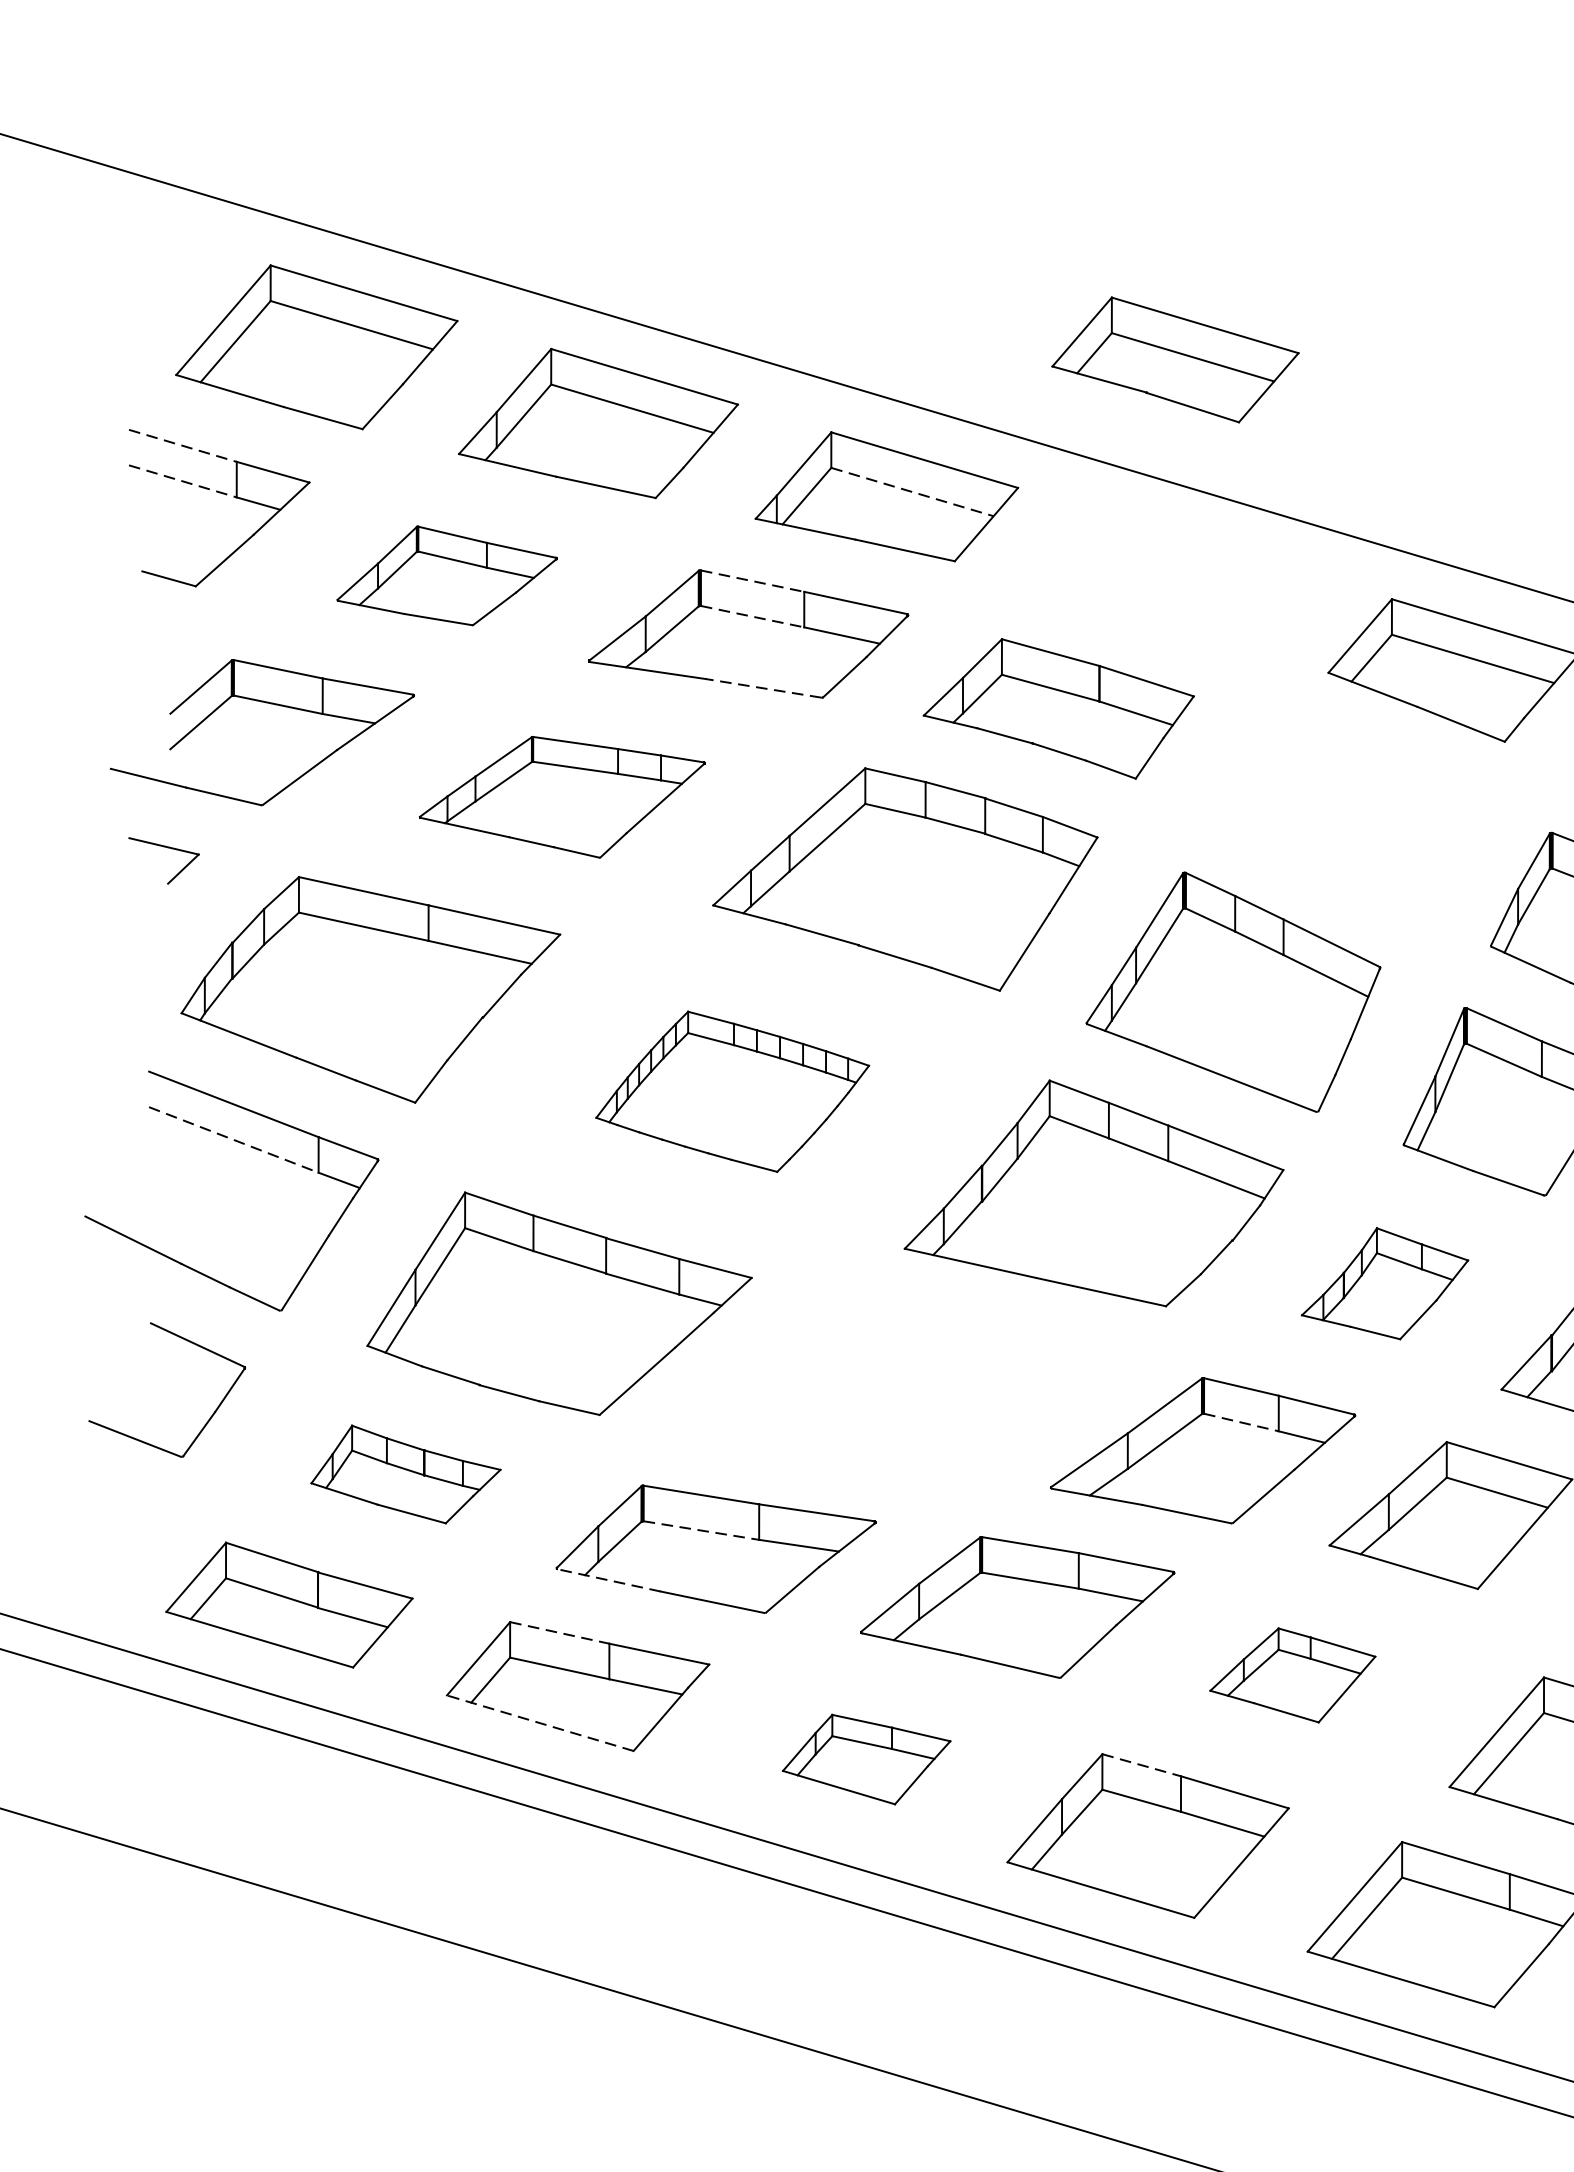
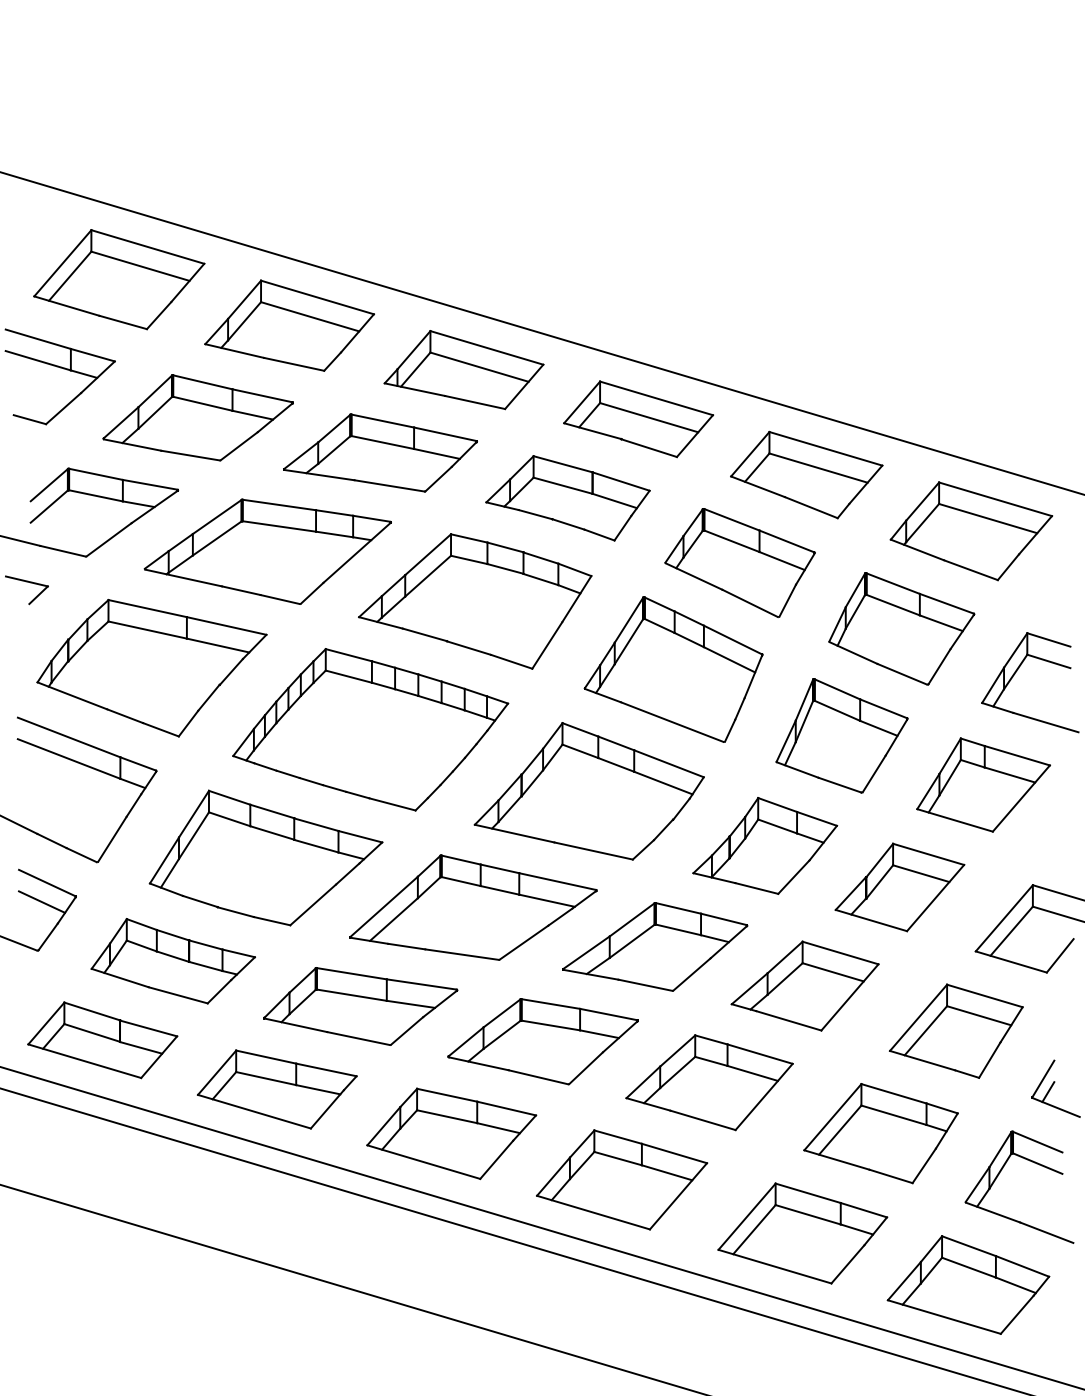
part: (1175, 360) -> (638, 419), moved
line: (183, 446) -> (38, 339), dashed -> solid
line: (183, 480) -> (38, 360), dashed -> solid
line: (914, 492) -> (480, 367), dashed -> solid
part: (446, 575) -> (197, 417), size x1.43
line: (752, 581) -> (382, 421), dashed -> solid
line: (752, 616) -> (382, 442), dashed -> solid
line: (761, 687) -> (388, 485), dashed -> solid
part: (561, 796) -> (267, 551), size x1.43
part: (1342, 816) -> (739, 563), added
part: (732, 1091) -> (370, 729), size x1.67
line: (234, 1139) -> (69, 758), dashed -> solid
part: (1385, 1282) -> (765, 845), size x1.43
line: (188, 1375) -> (41, 901), added
part: (902, 1385) -> (473, 907), added
line: (1241, 1421) -> (678, 929), dashed -> solid
part: (404, 1474) -> (172, 961), size x1.43
line: (702, 1531) -> (352, 995), dashed -> solid
line: (609, 1580) -> (296, 1025), dashed -> solid
line: (560, 1633) -> (266, 1057), dashed -> solid
part: (1292, 1674) -> (709, 1082), size x1.67
line: (540, 1722) -> (254, 1111), dashed -> solid
part: (866, 1759) -> (451, 1133), size x1.67
line: (1142, 1765) -> (618, 1137), dashed -> solid

